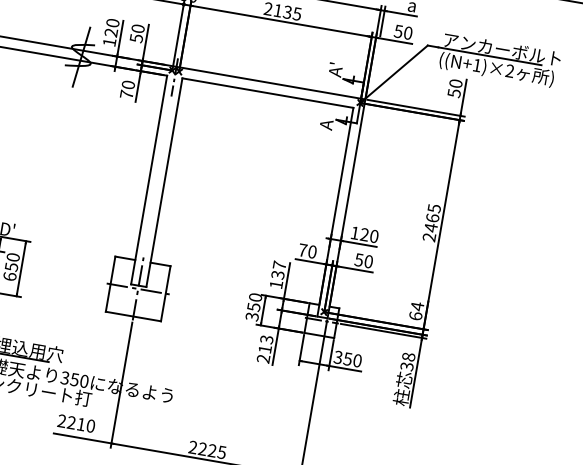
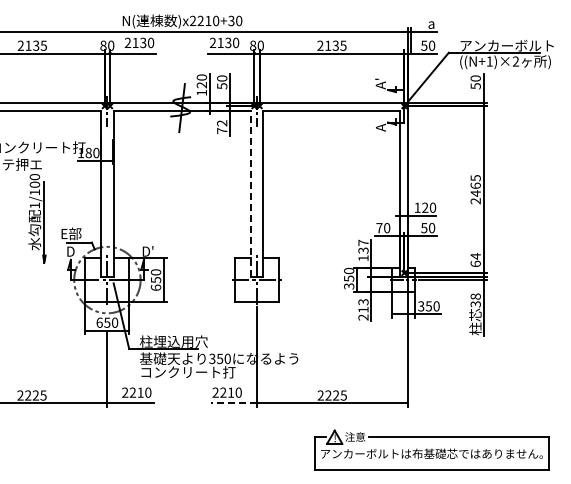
text: (128, 85) -> (222, 123), 70 -> 72
line: (148, 179) -> (250, 193), solid -> dashed
line: (81, 438) -> (233, 403), solid -> dashed

